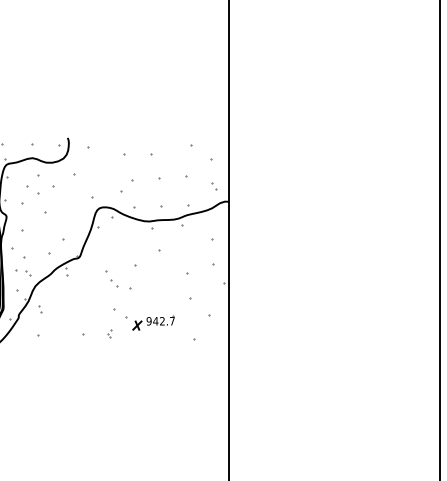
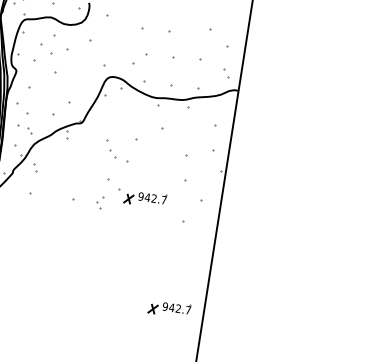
part: (109, 333) -> (100, 202), size x1.6
part: (194, 427) -> (169, 308), added

